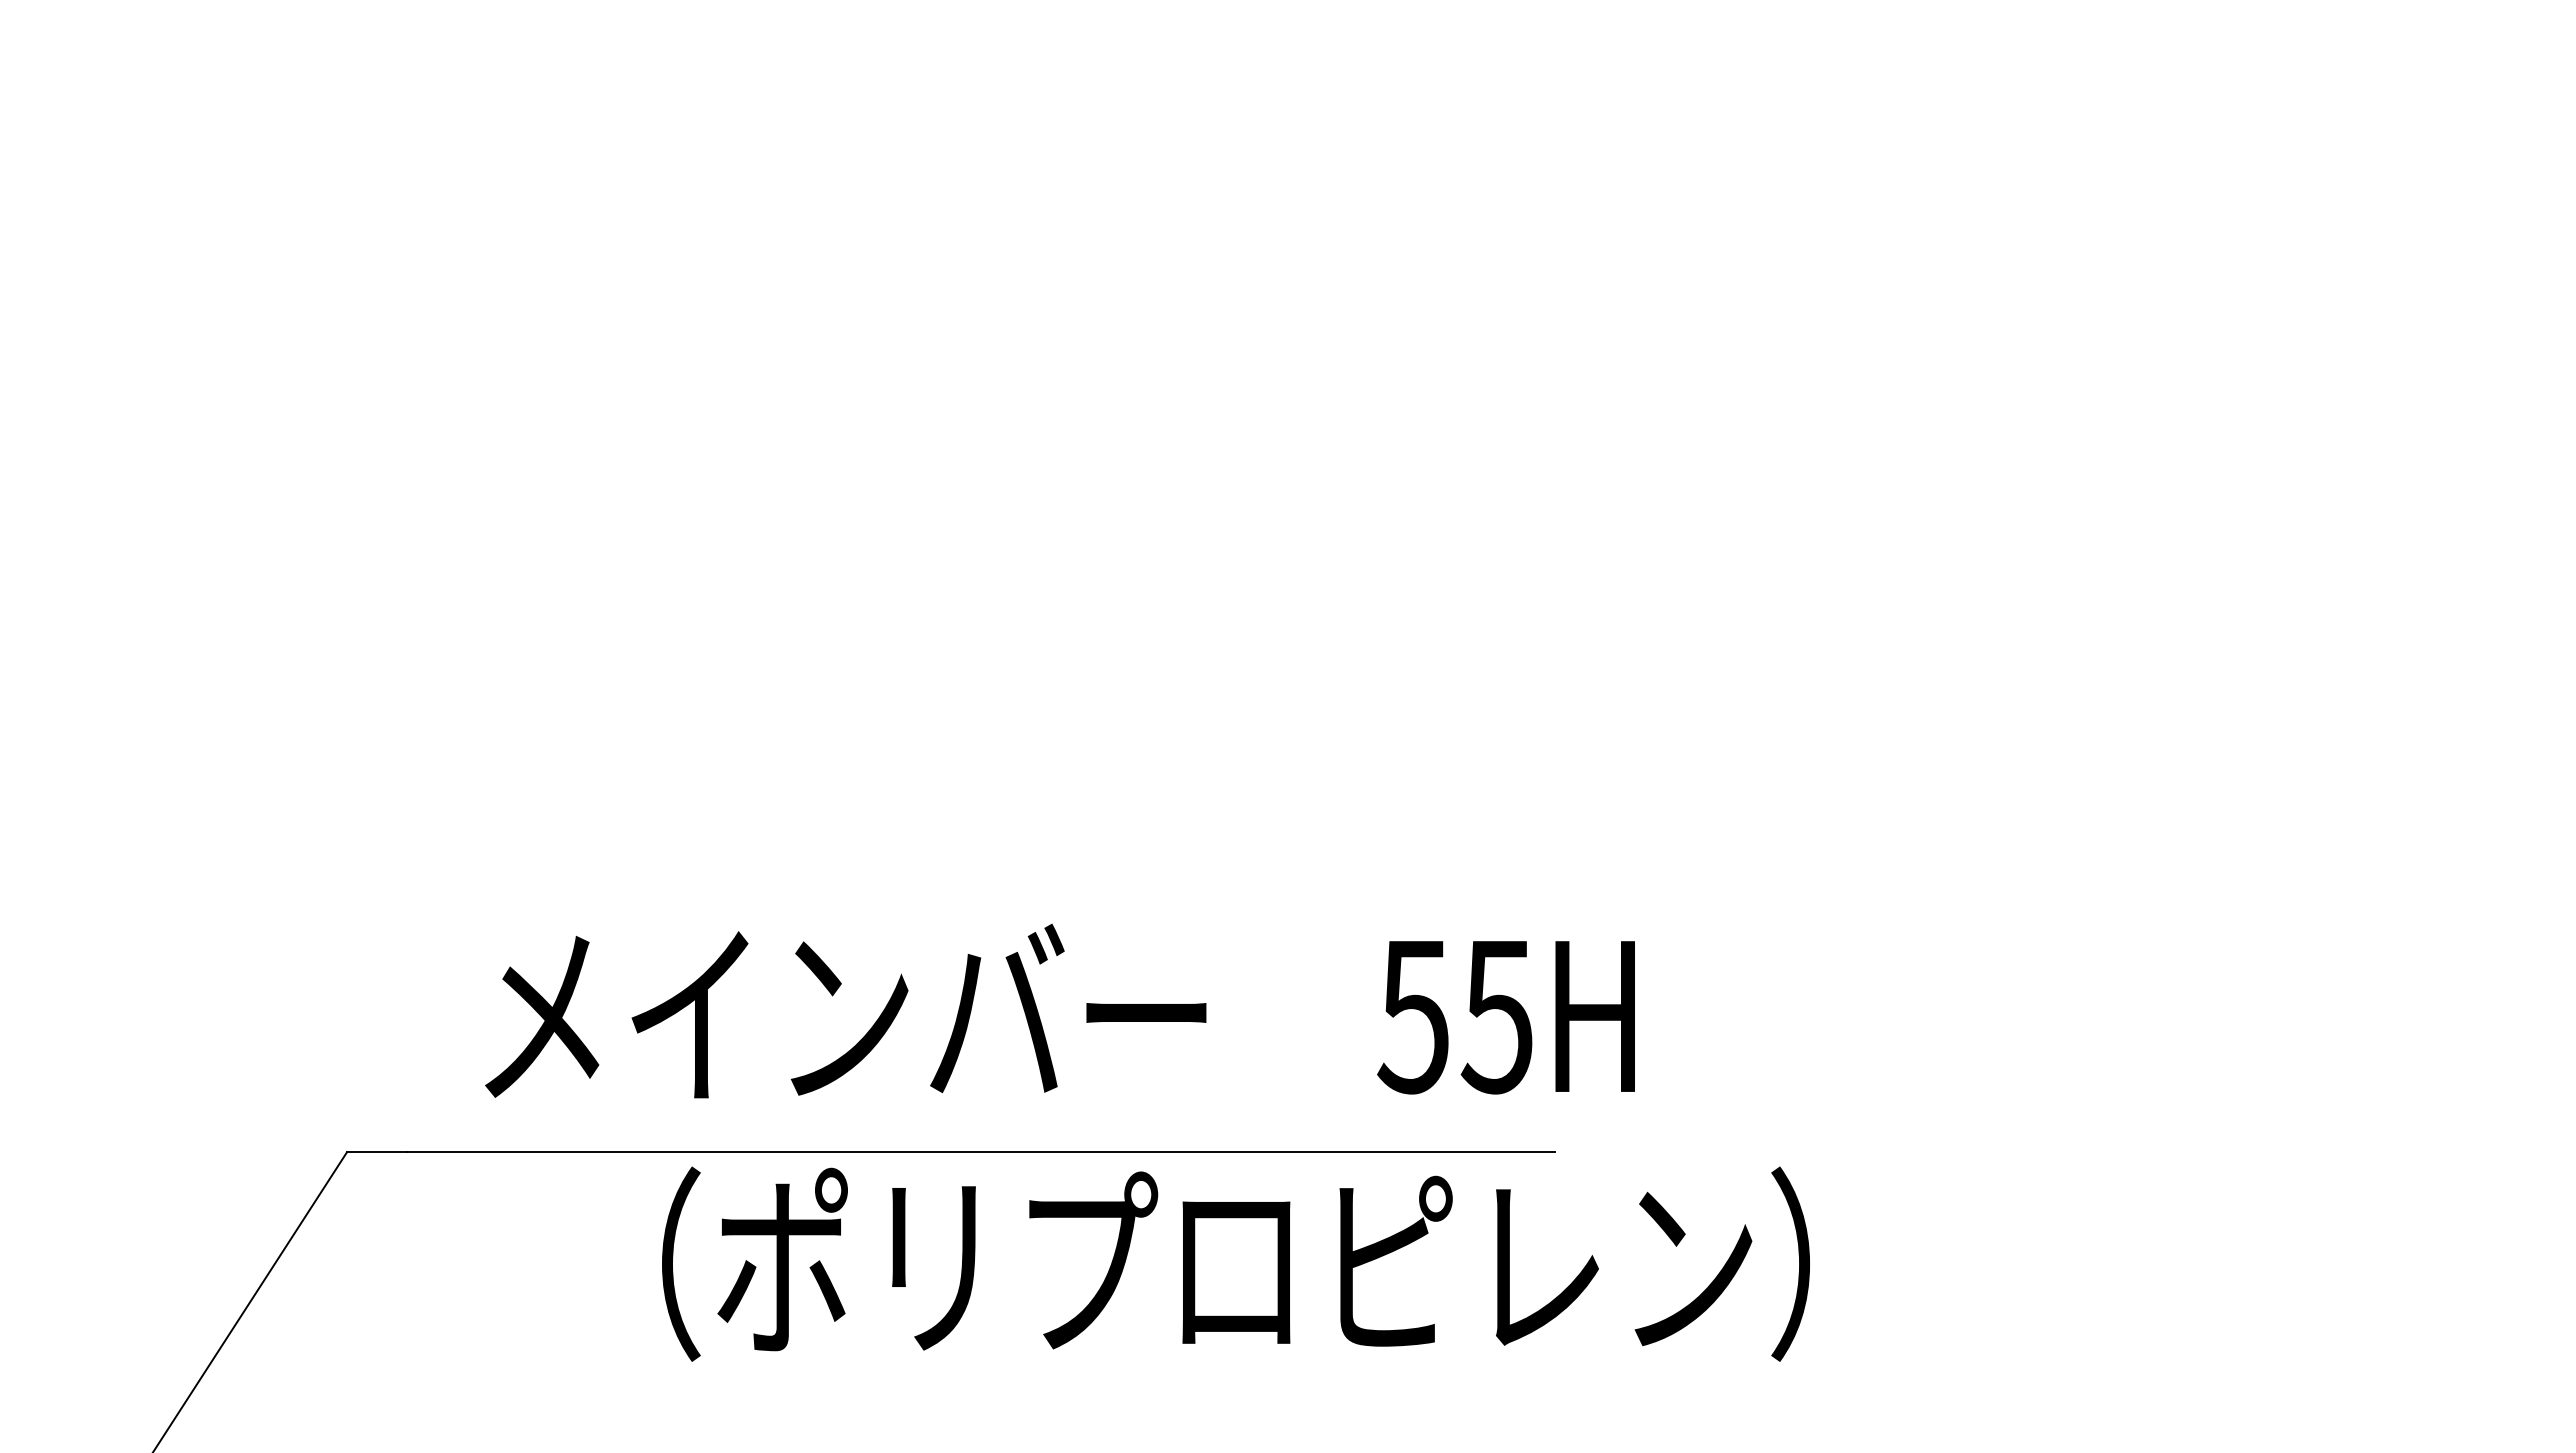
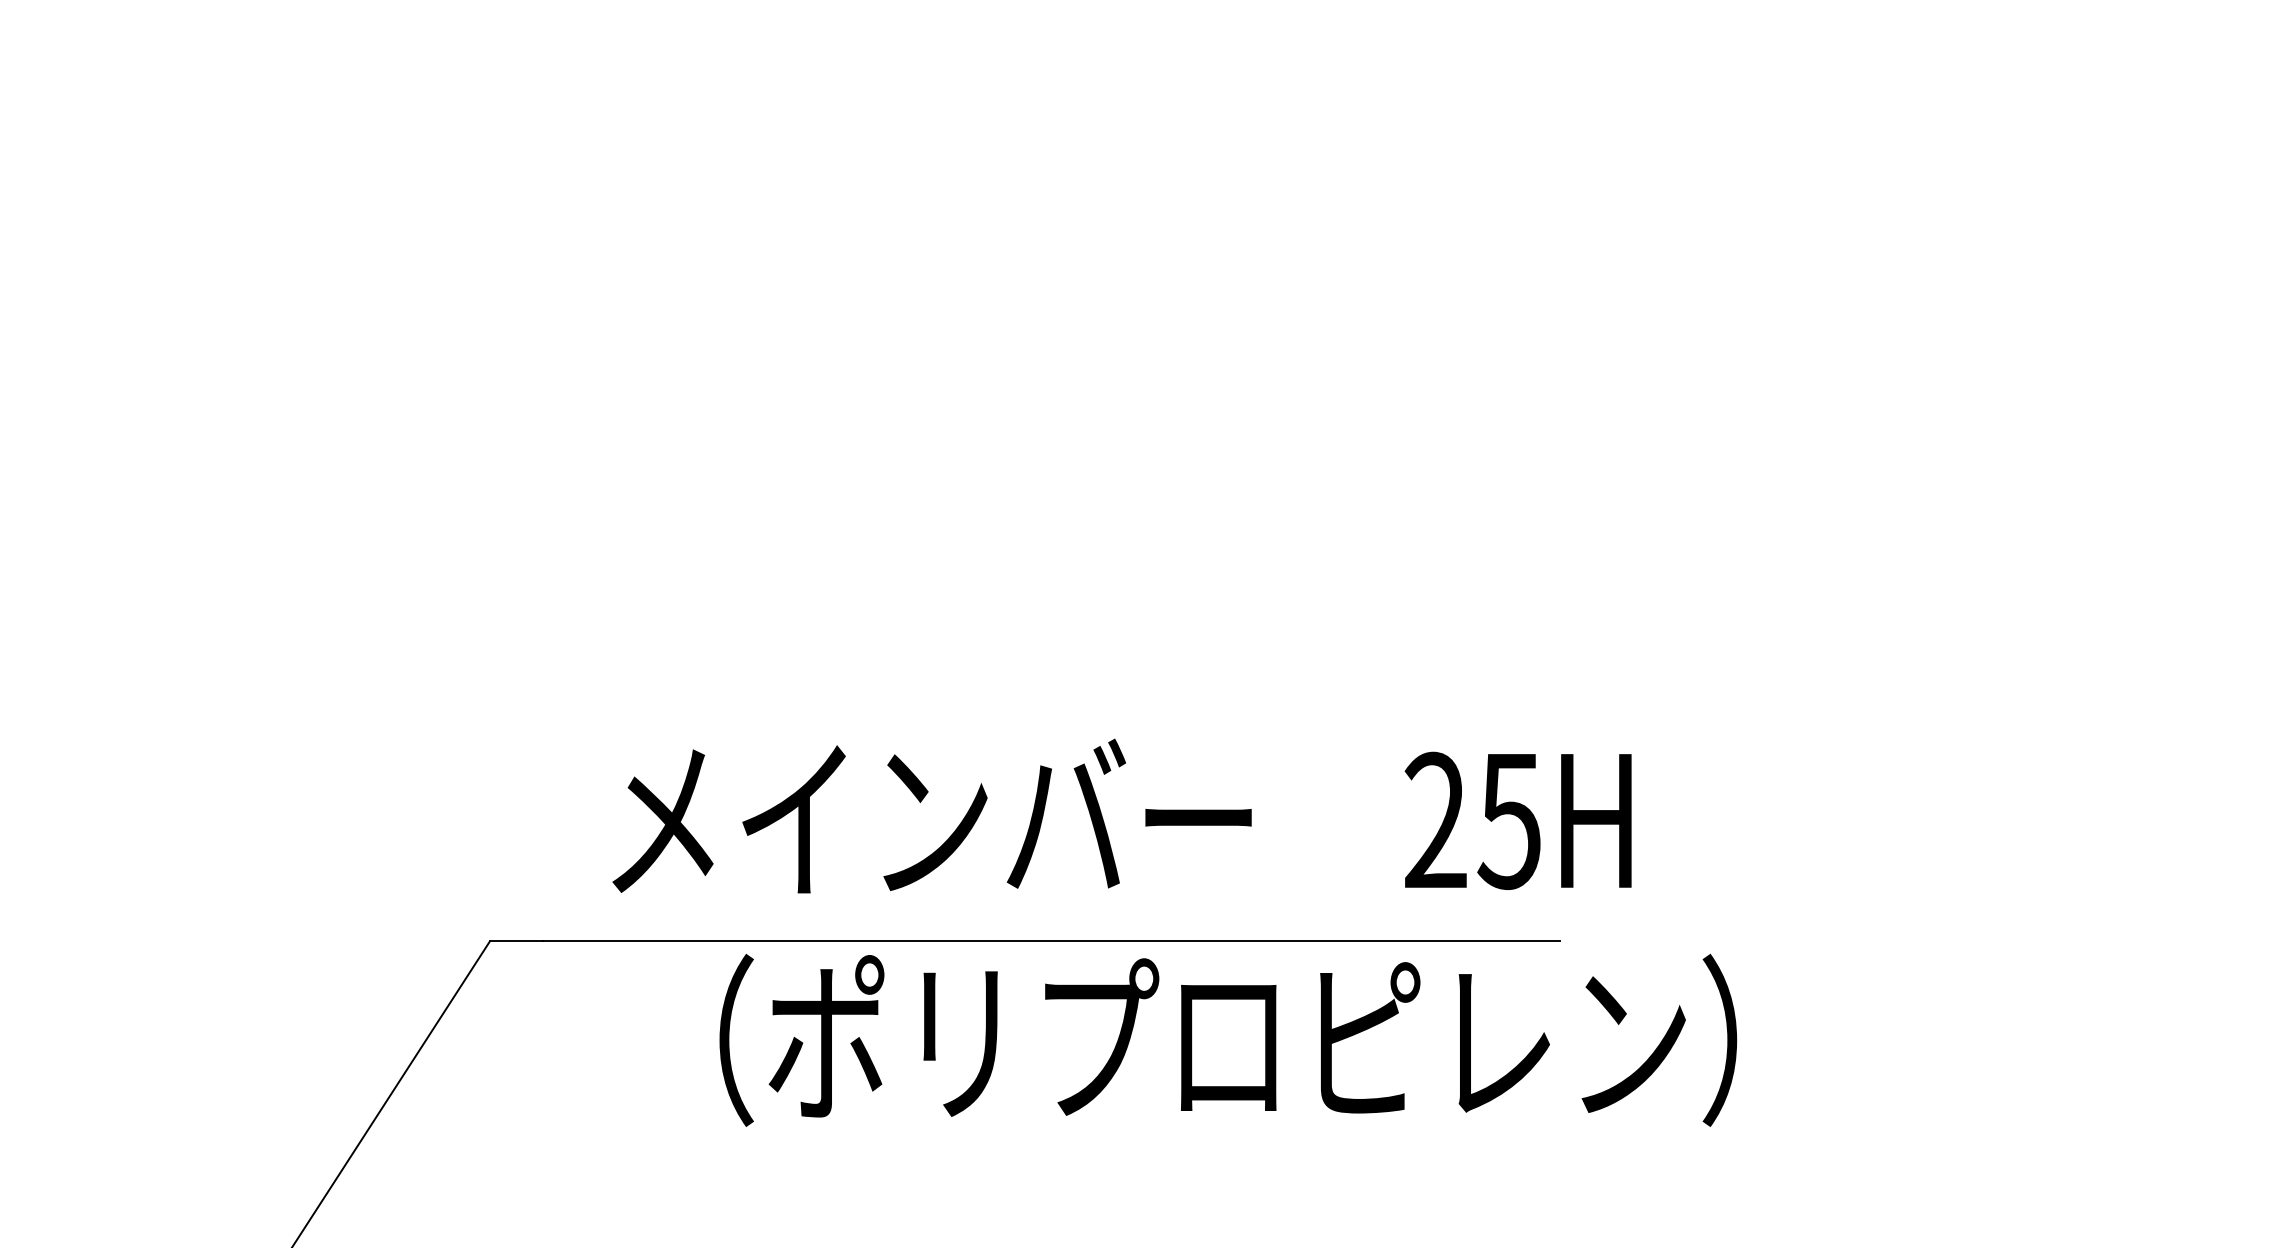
text: (1412, 1016) -> (1434, 820), 55H -> 25H
text: (1235, 1263) -> (1227, 1039), moved

